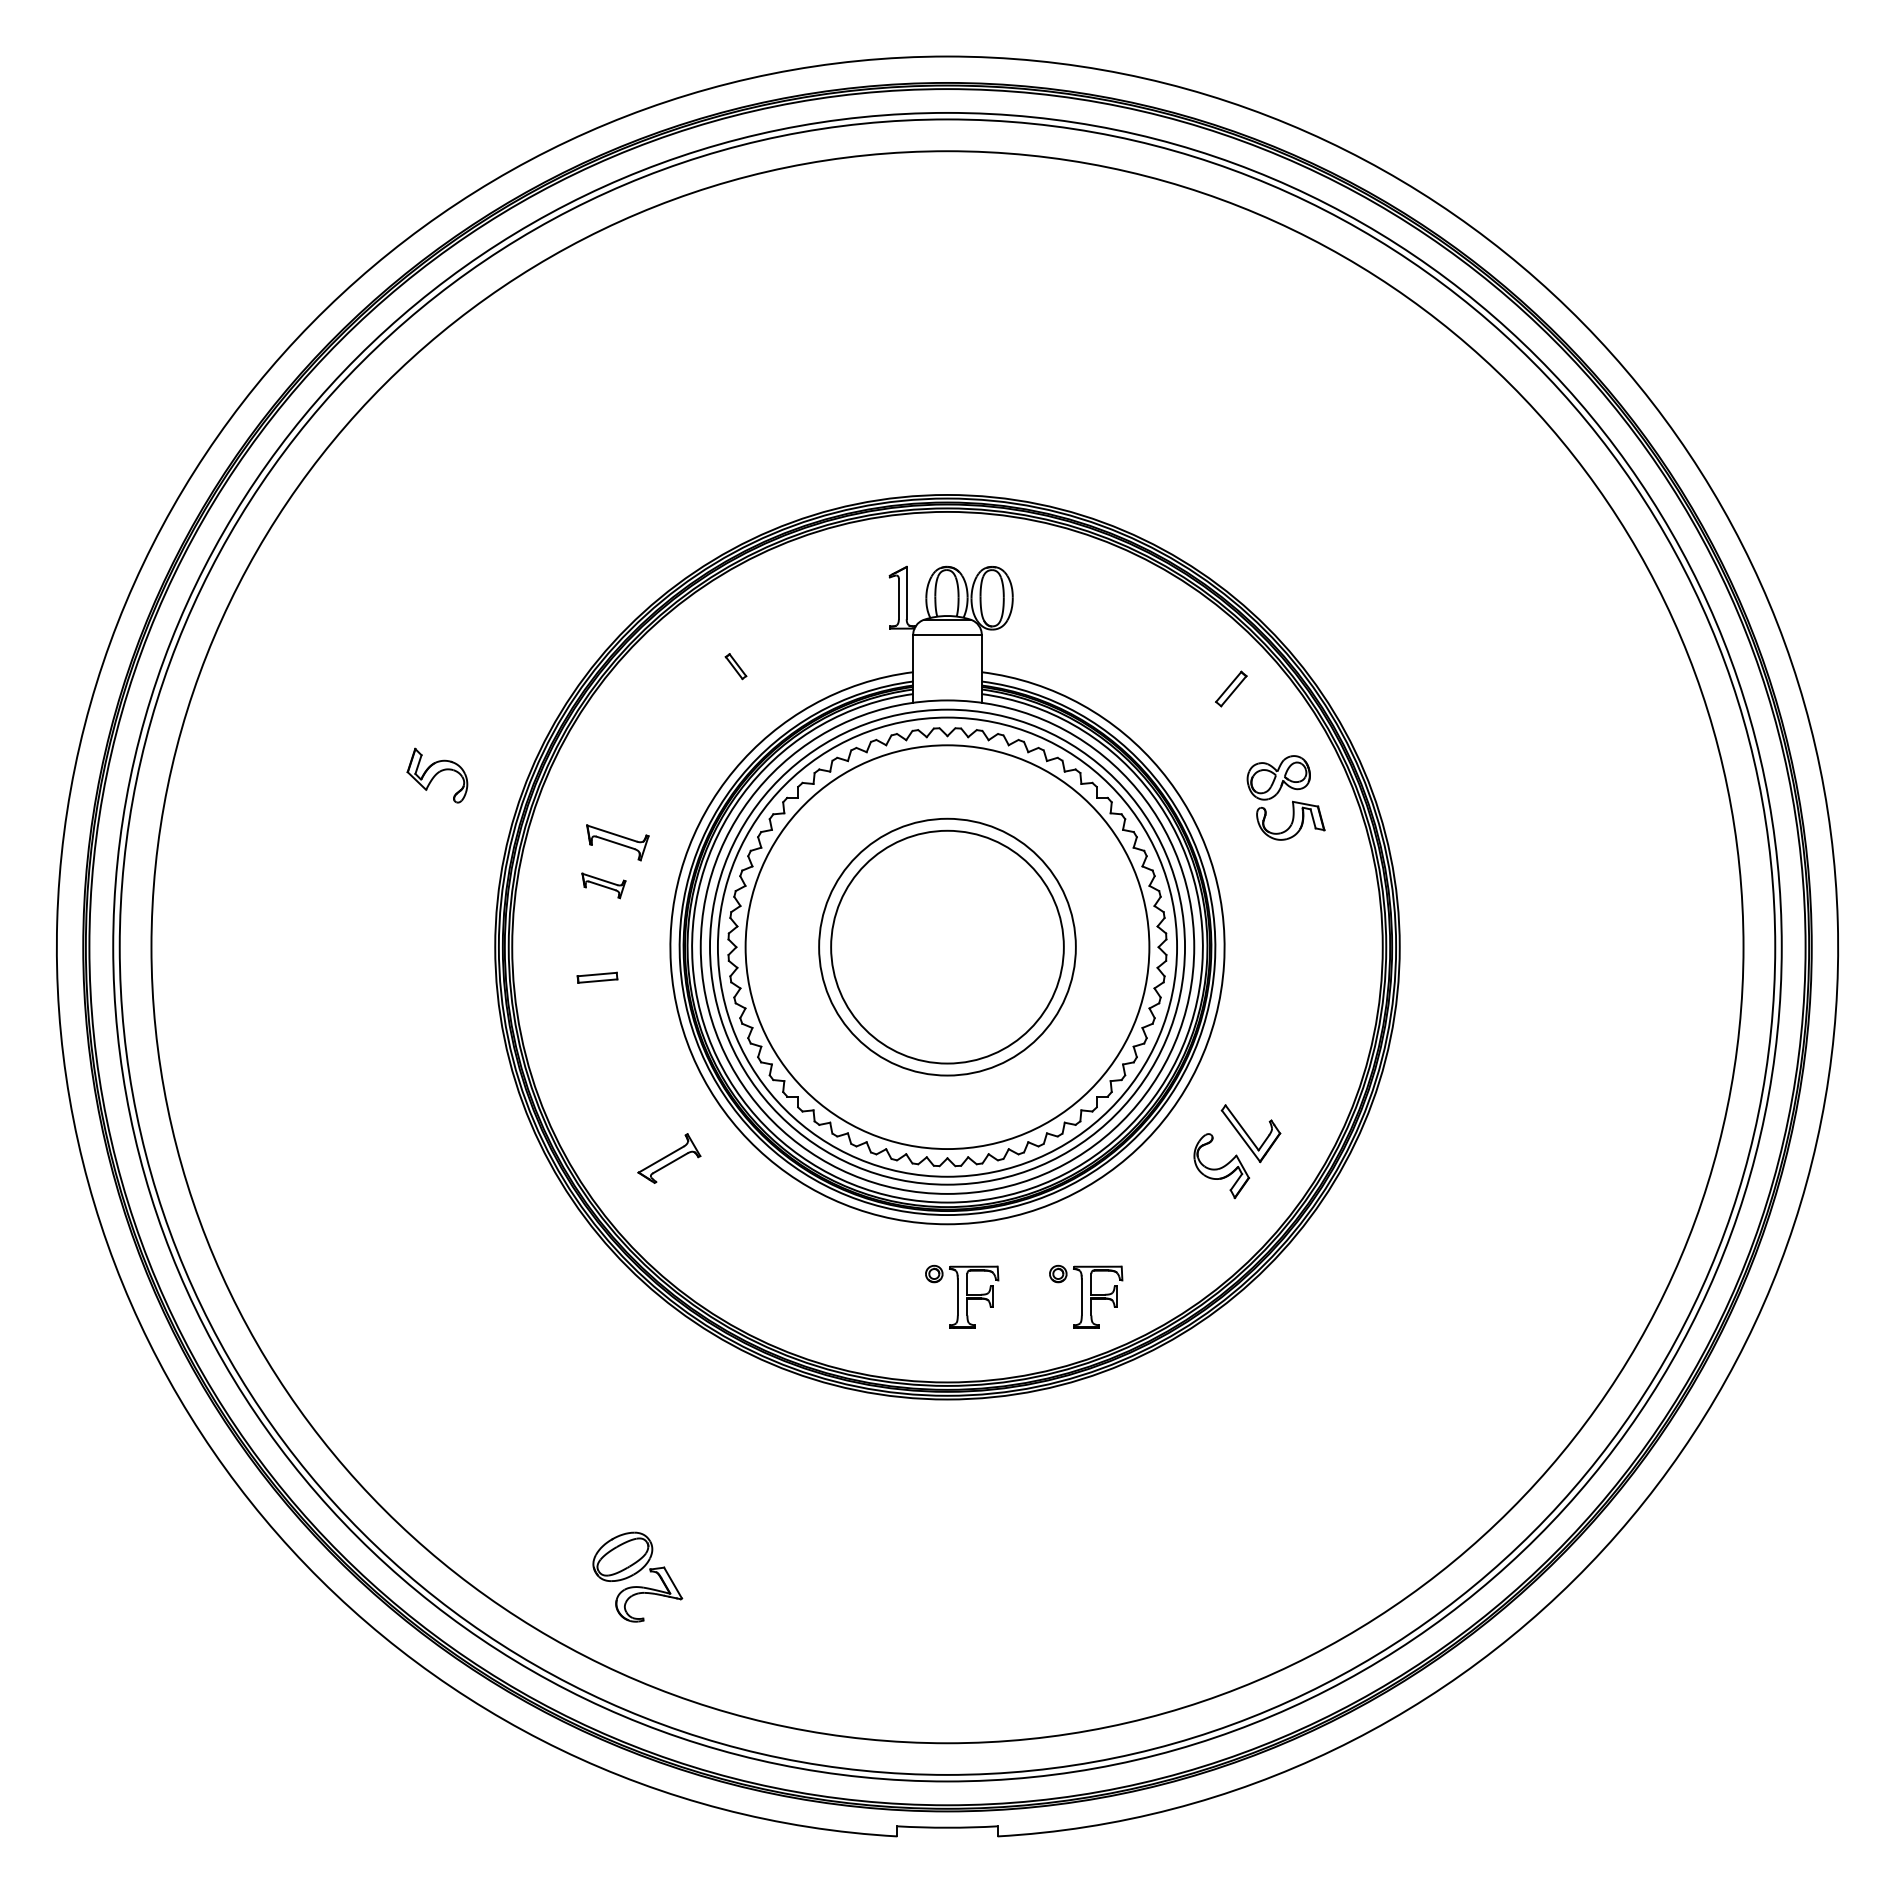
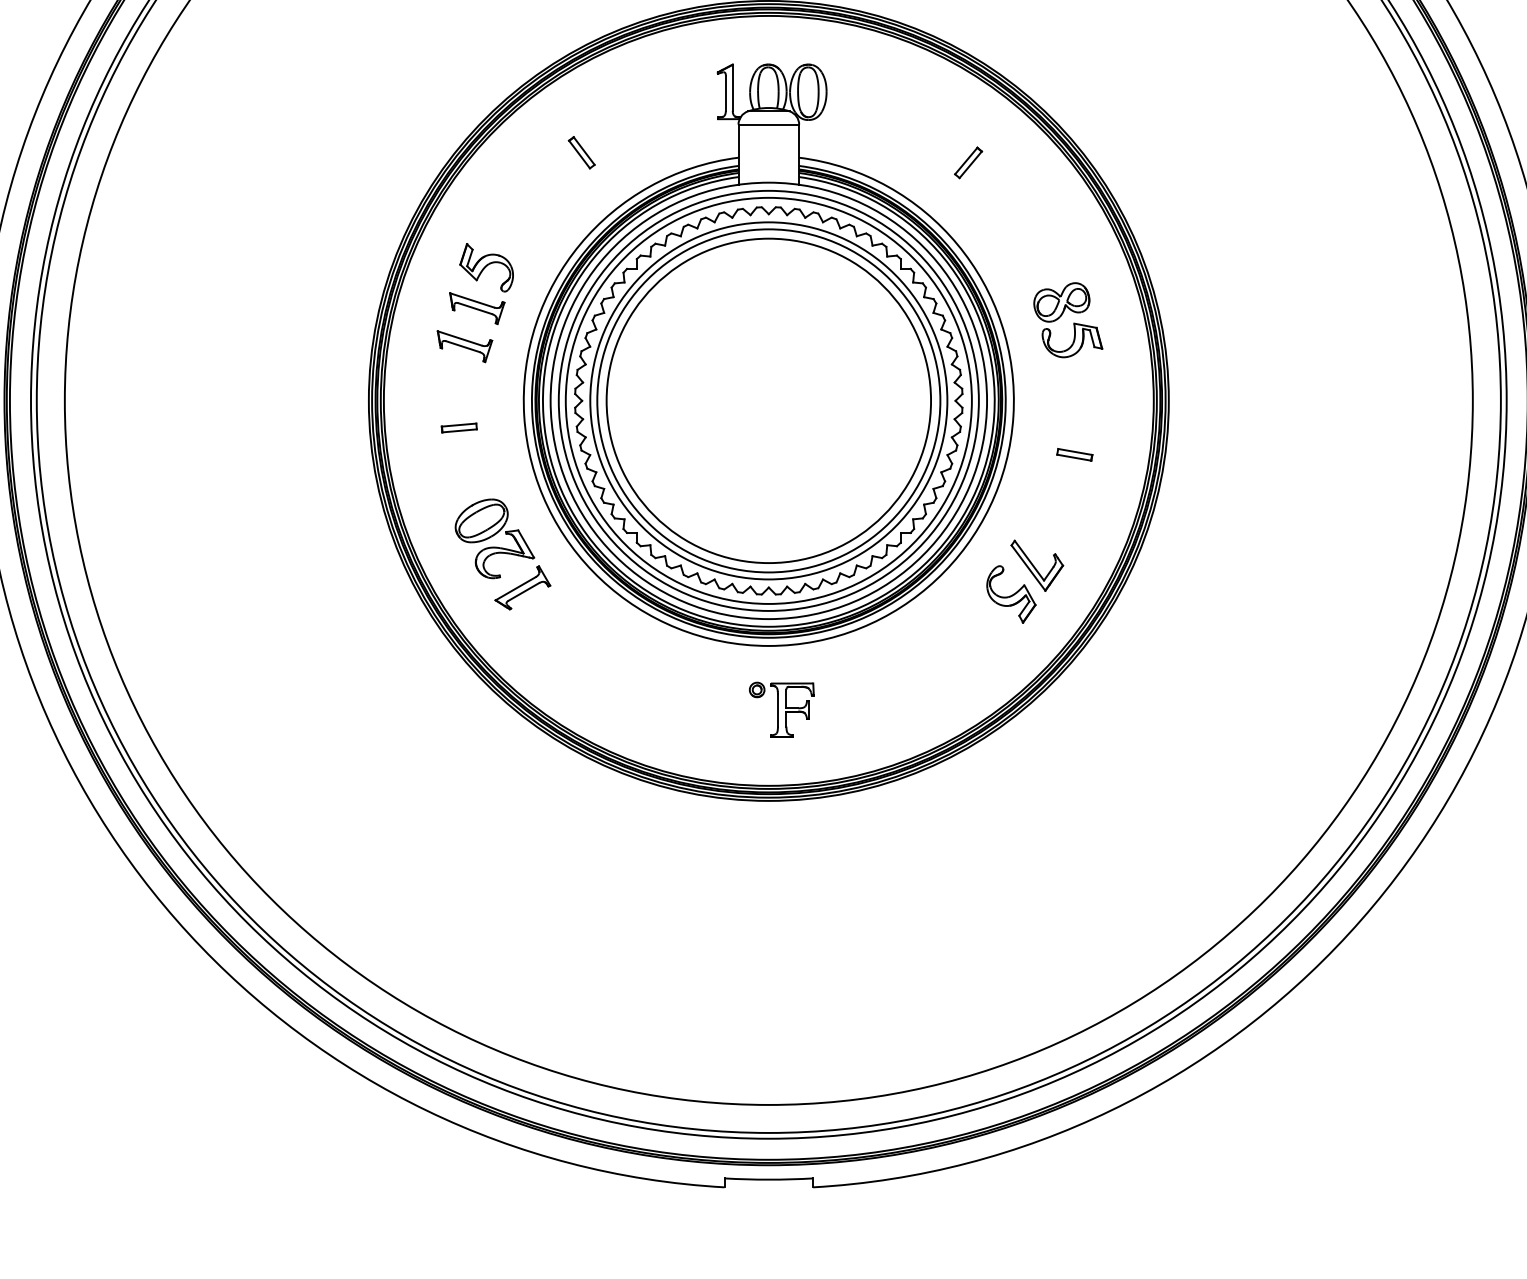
part: (735, 666) -> (581, 152), size x1.43
part: (1231, 688) -> (968, 162), moved
part: (437, 775) -> (486, 267), moved
part: (1292, 800) -> (1073, 322), moved
part: (603, 885) -> (464, 346), size x1.43
circle: (947, 946) -> (768, 400), size x1.43
circle: (947, 947) -> (768, 401), size x1.67
part: (1293, 1007) -> (1074, 454), added
part: (1086, 1296) -> (891, 709), removed
part: (637, 1576) -> (494, 538), moved

